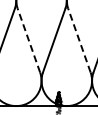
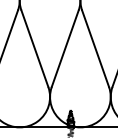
line: (28, 40) -> (34, 48), dashed -> solid
line: (79, 40) -> (95, 48), dashed -> solid

